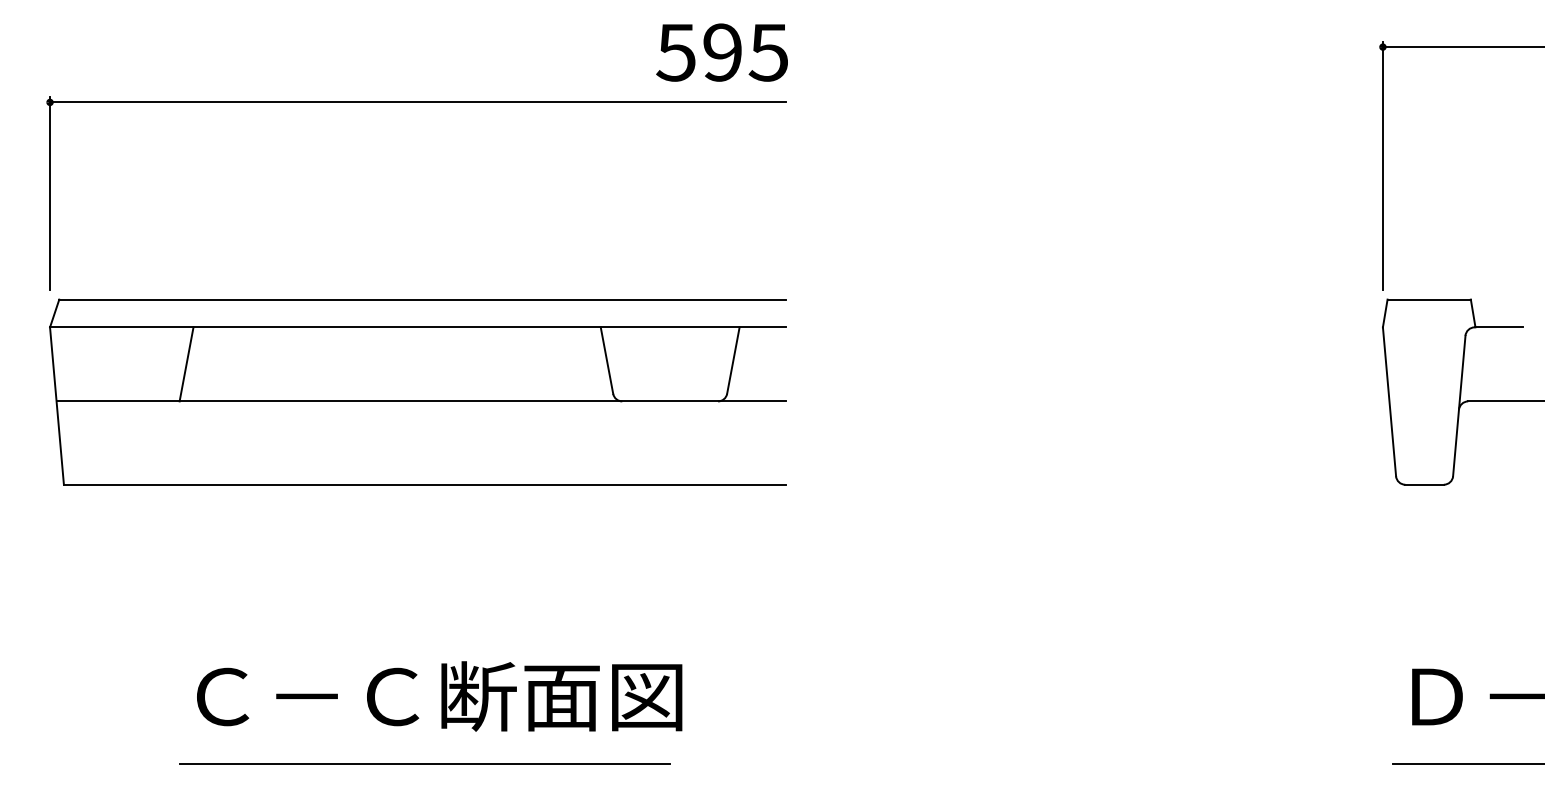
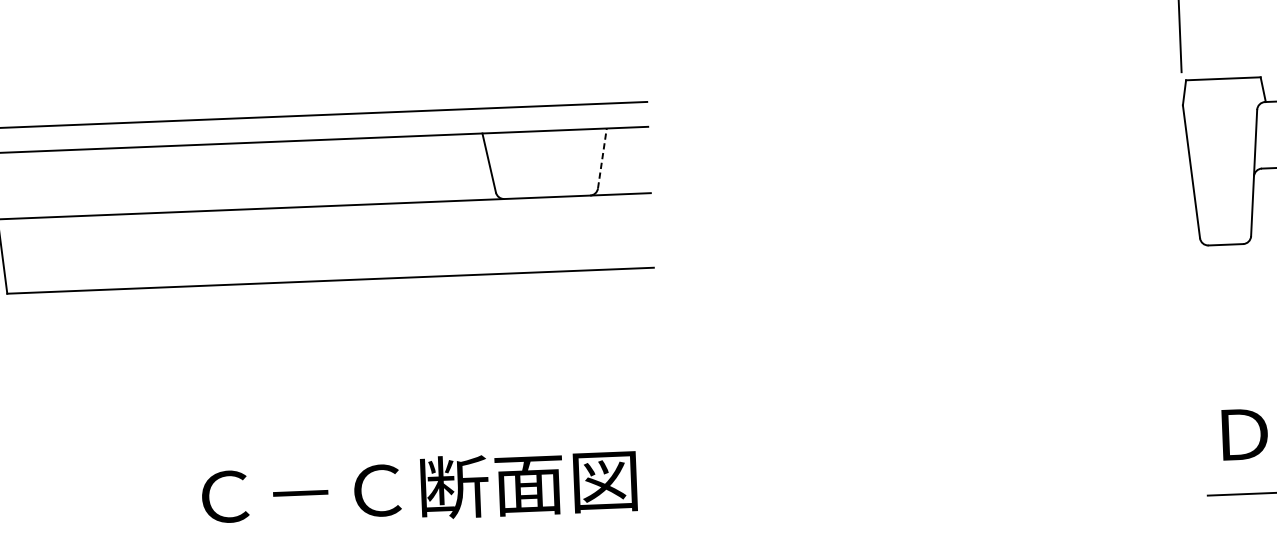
line: (733, 360) -> (602, 158), solid -> dashed
line: (186, 364) -> (112, 181), removed
text: (439, 696) -> (419, 488), moved
line: (424, 763) -> (340, 530), removed

